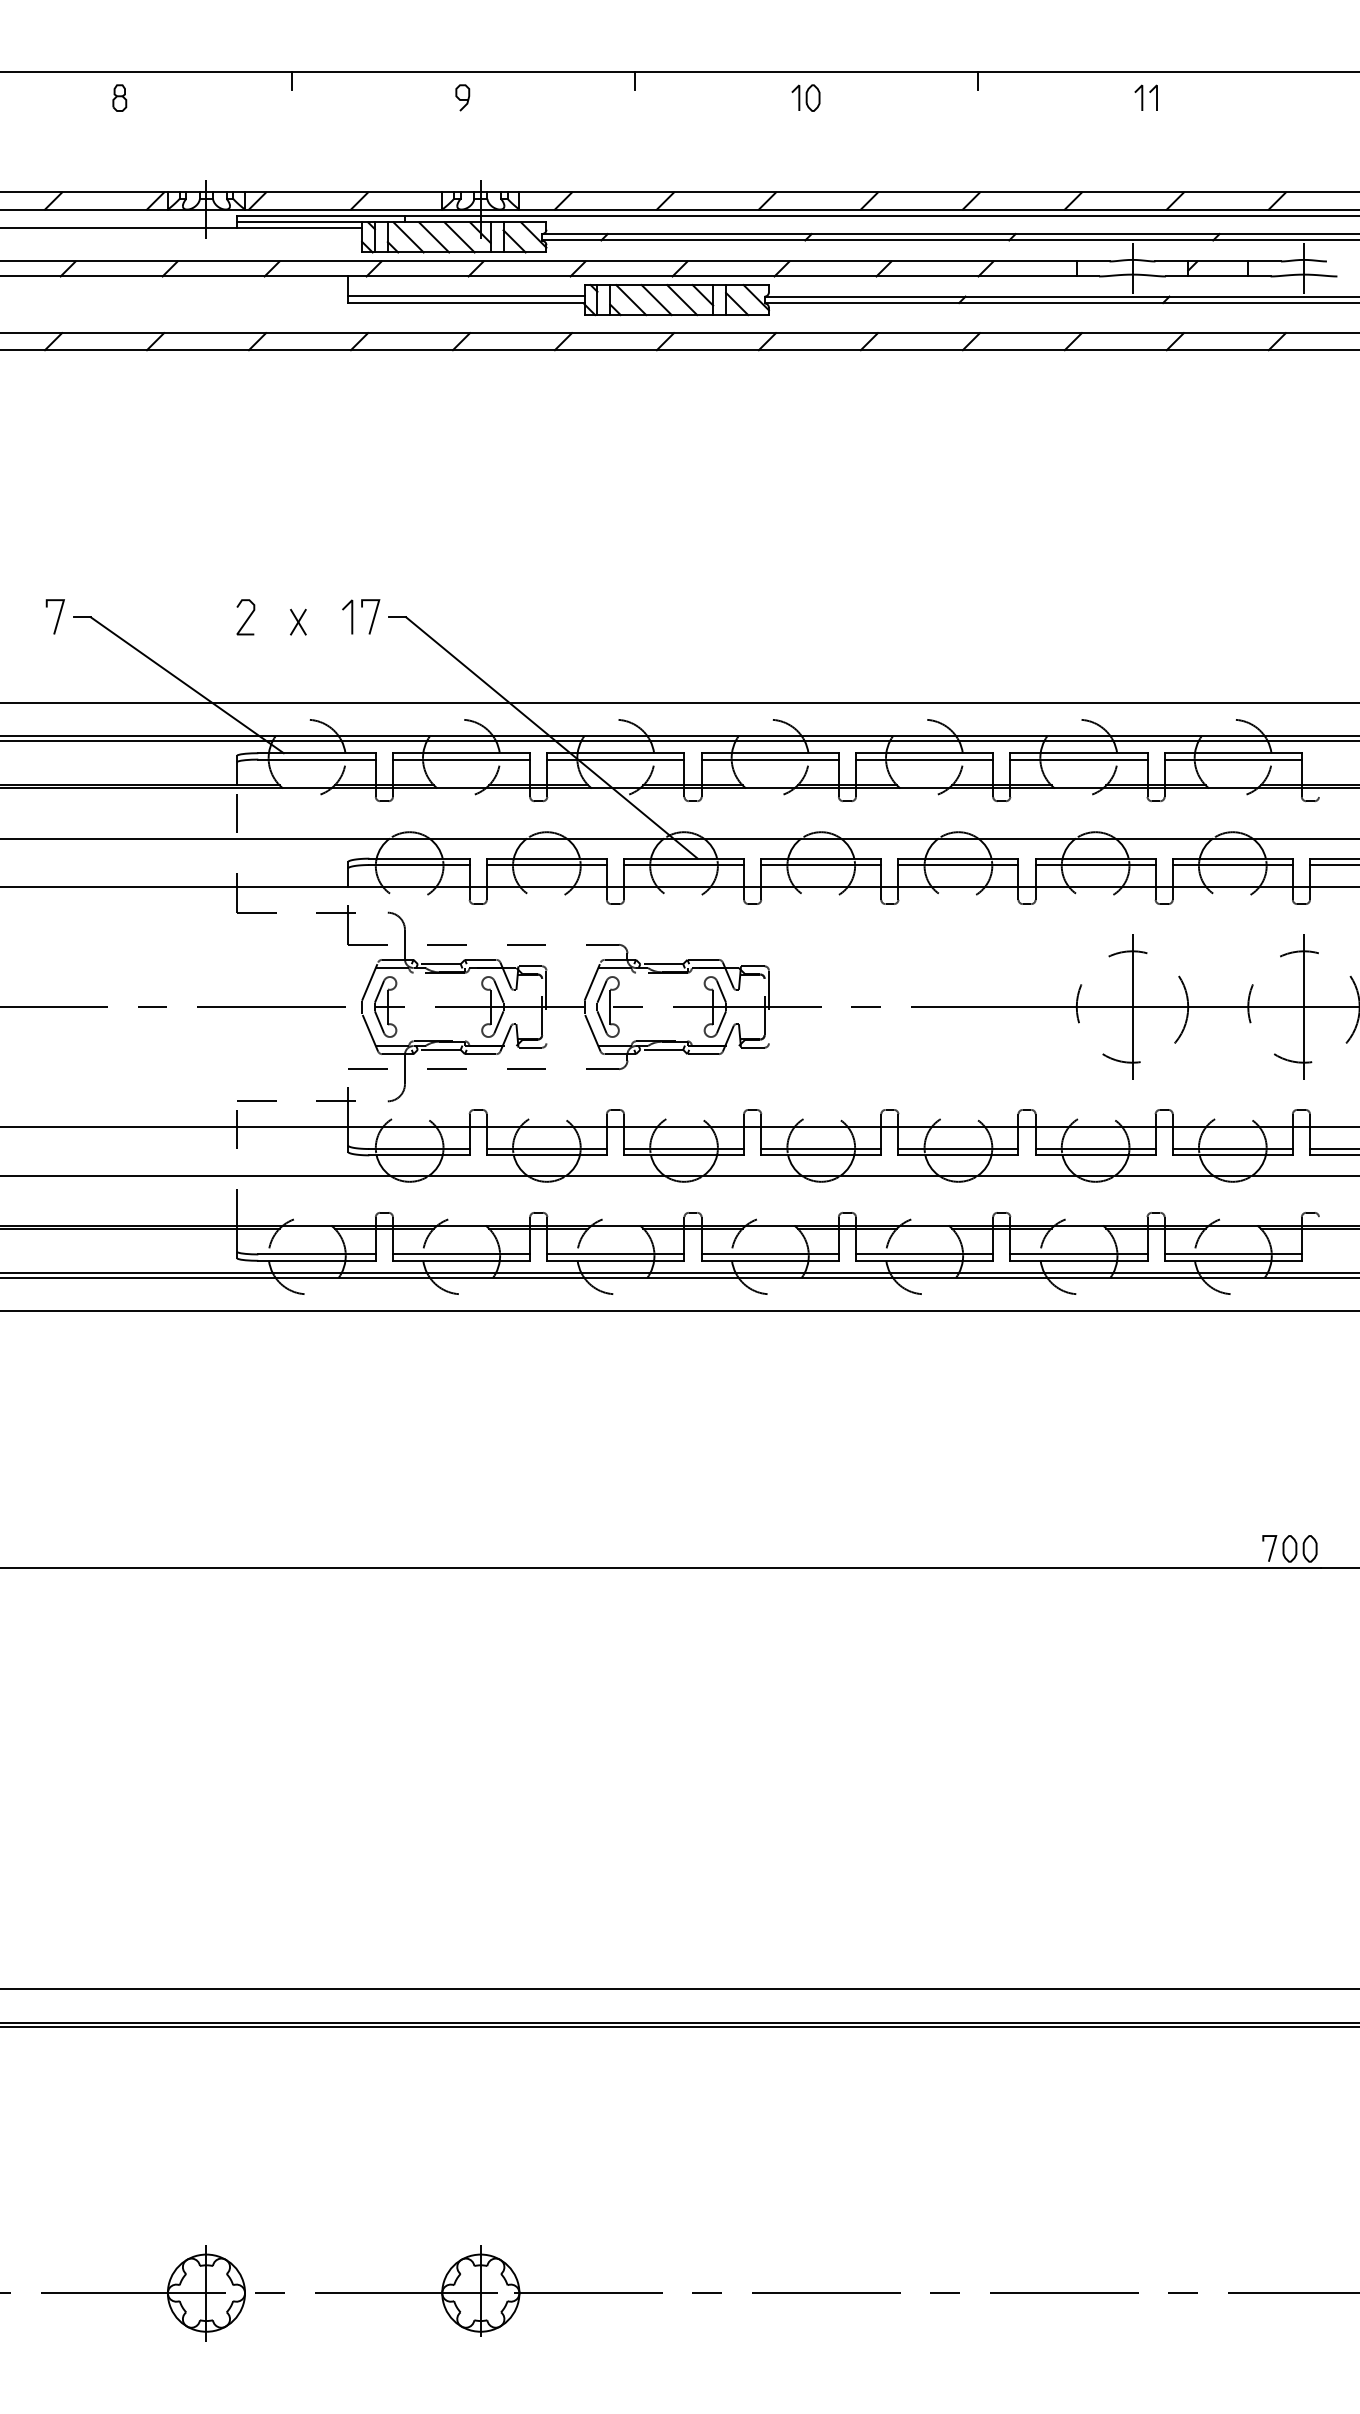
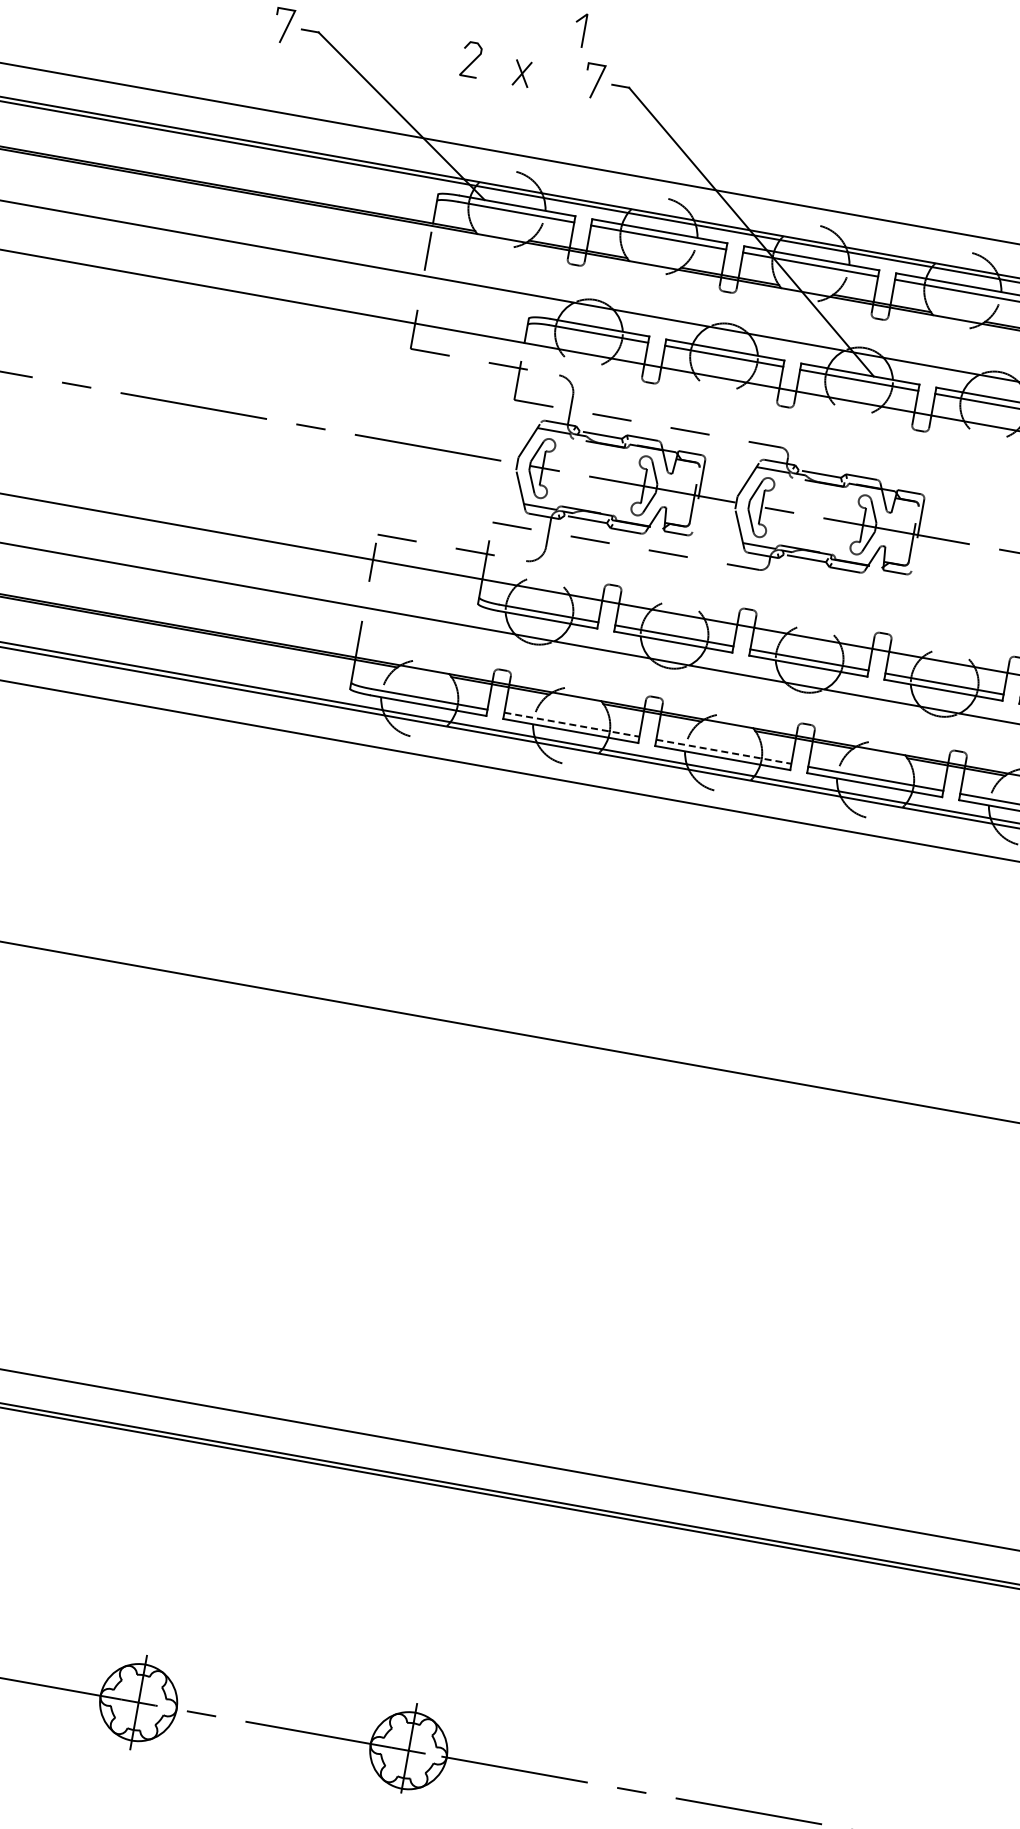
line: (351, 616) -> (583, 30), moved
line: (461, 1254) -> (571, 724), solid -> dashed
line: (615, 1254) -> (723, 751), solid -> dashed

